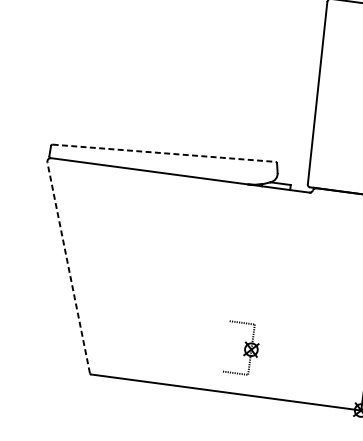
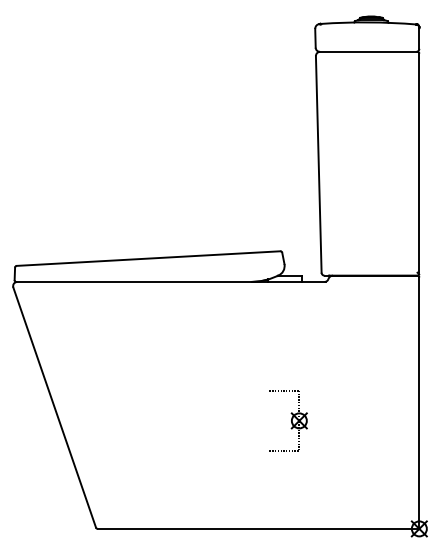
line: (164, 153) -> (149, 258), dashed -> solid
line: (68, 267) -> (54, 407), dashed -> solid
part: (242, 348) -> (288, 420), moved

